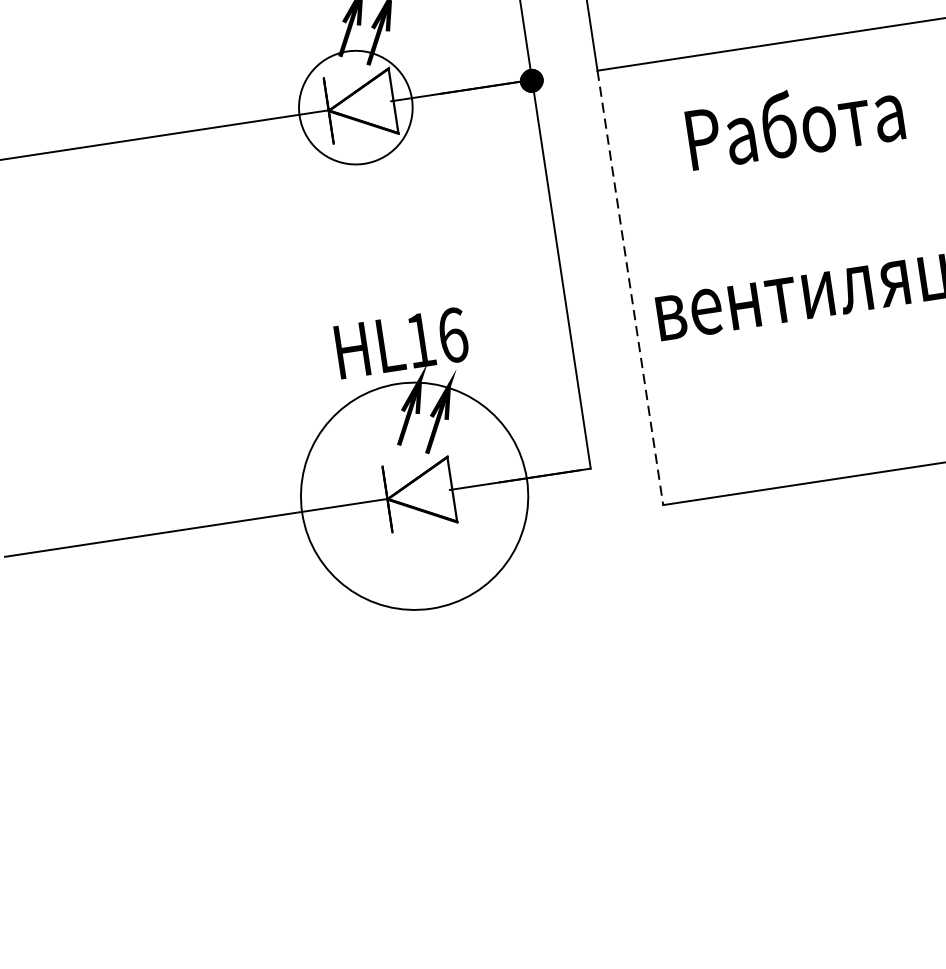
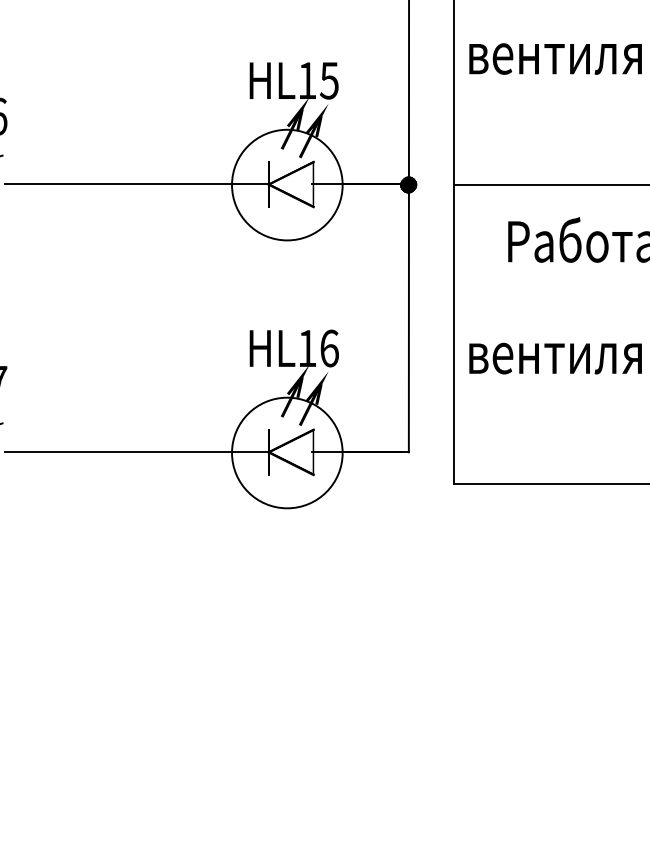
circle: (355, 106) -> (287, 184), size x1.43
line: (629, 287) -> (453, 334), dashed -> solid
circle: (414, 495) -> (287, 452), size x0.71

